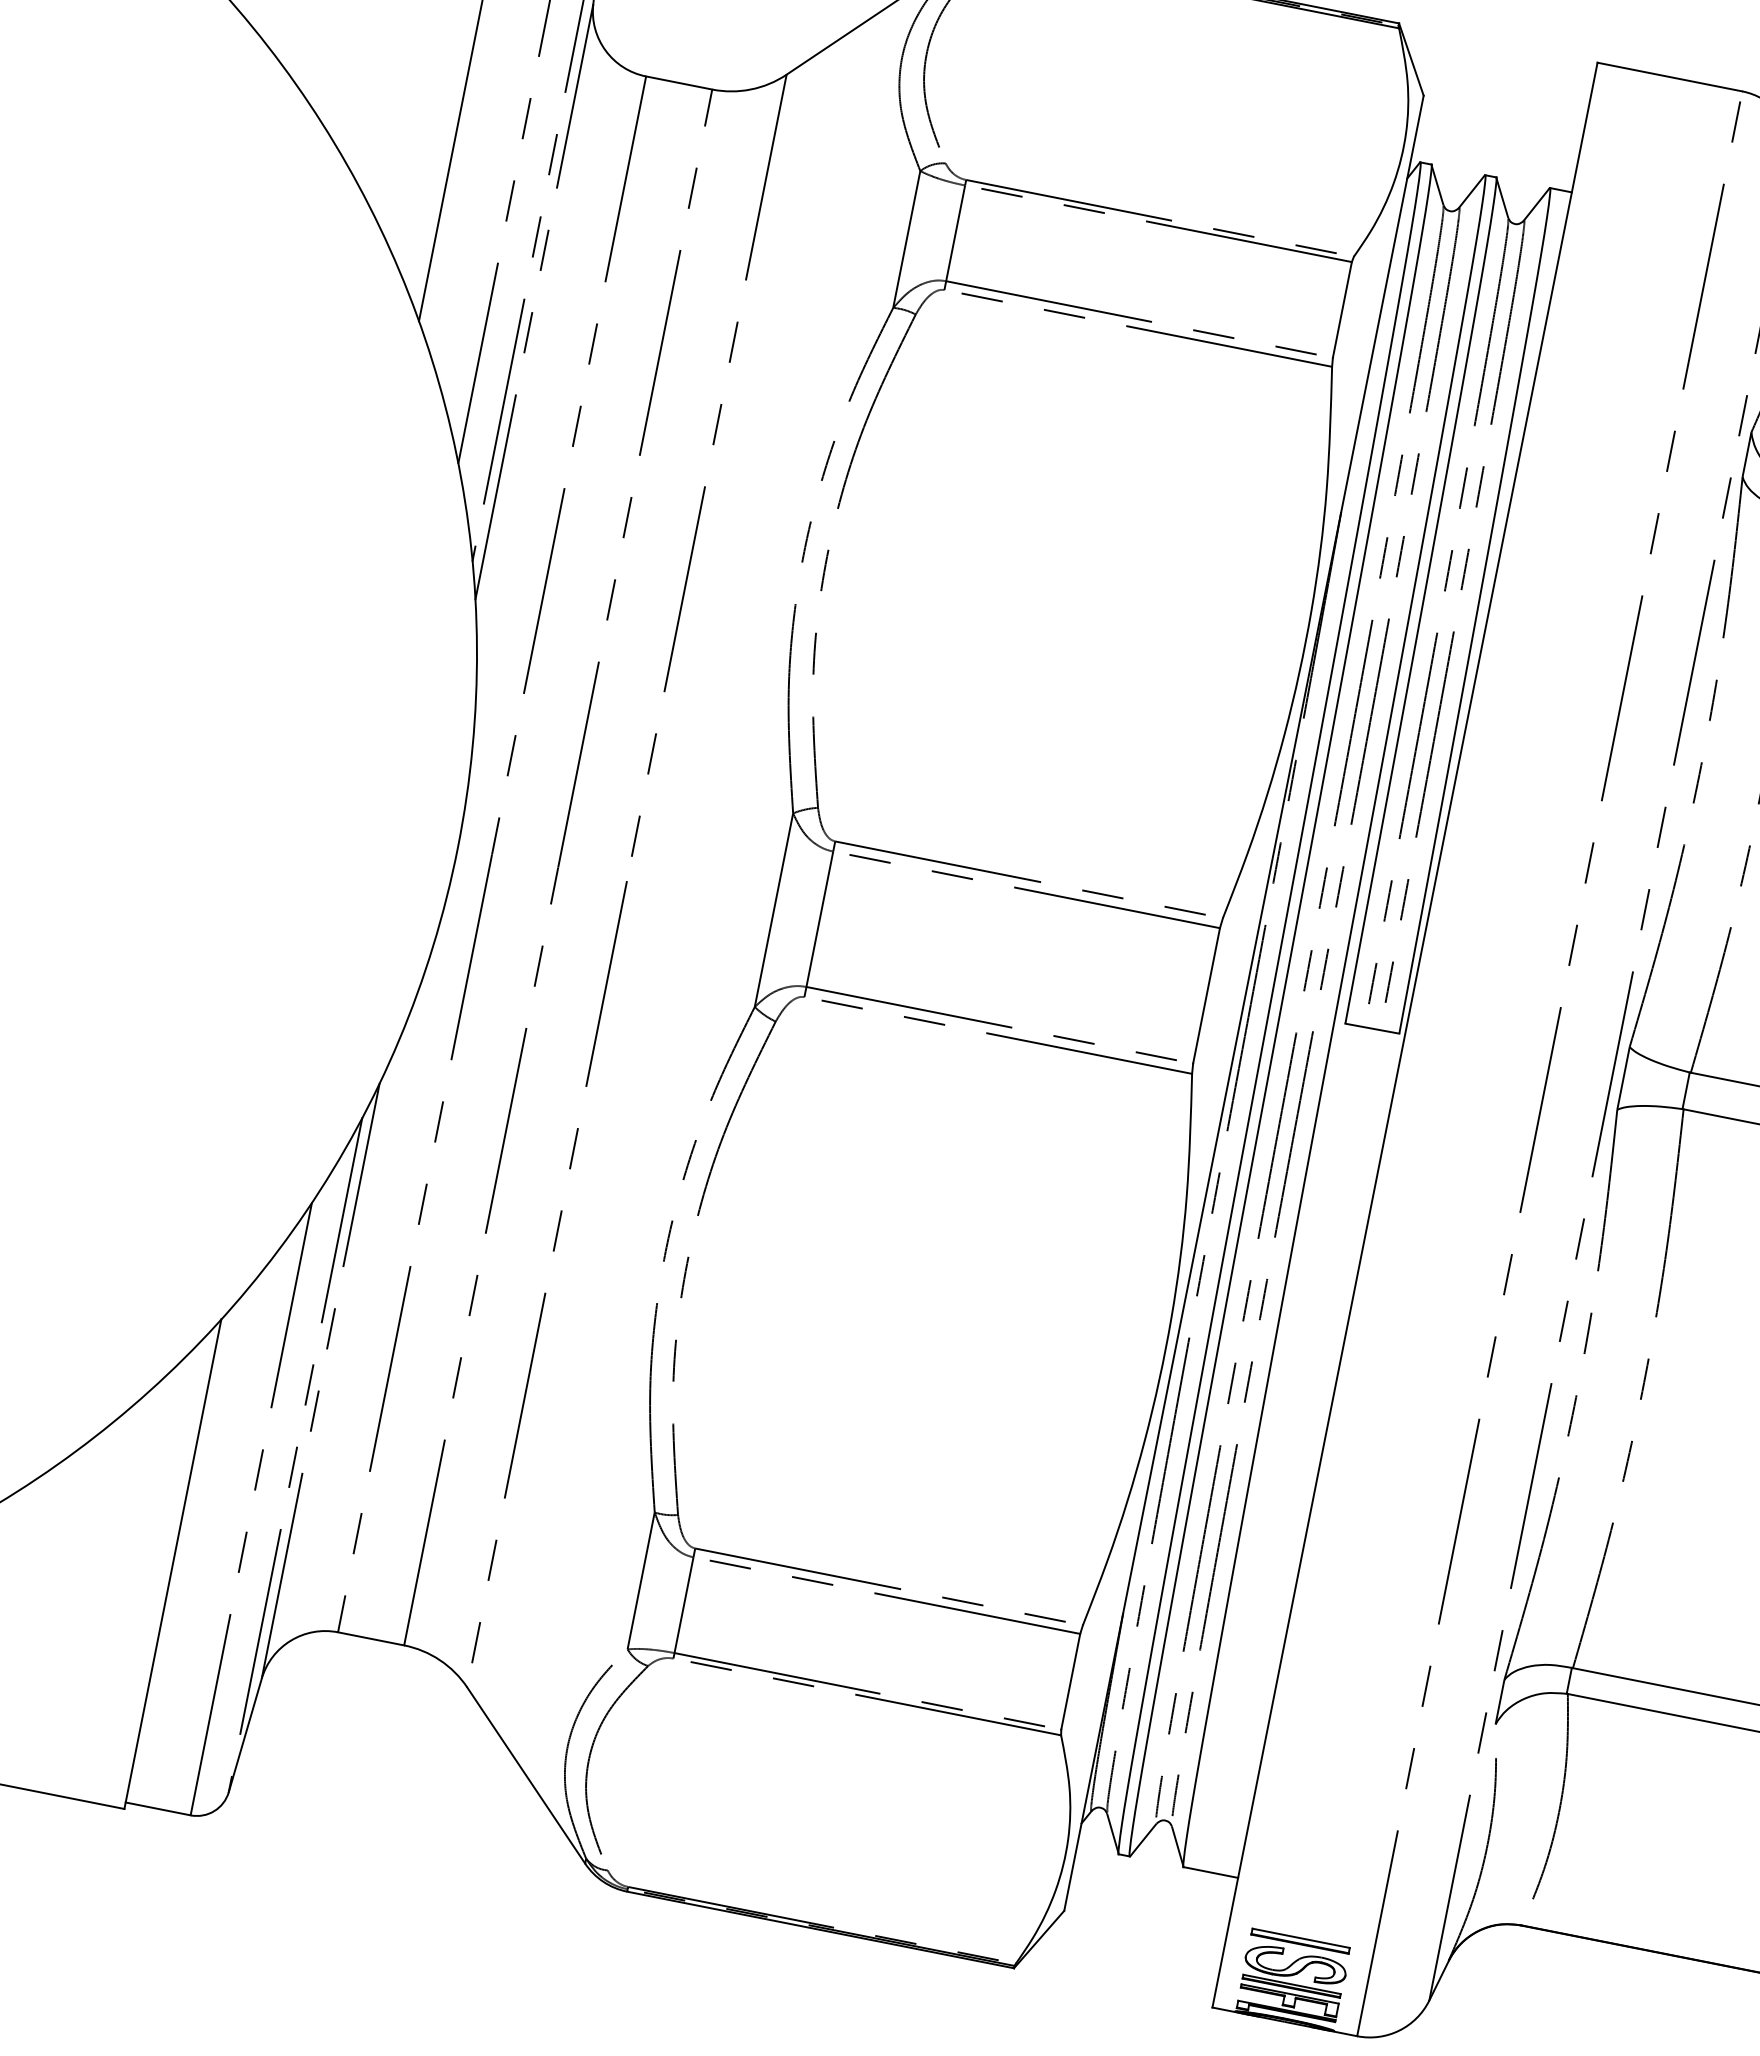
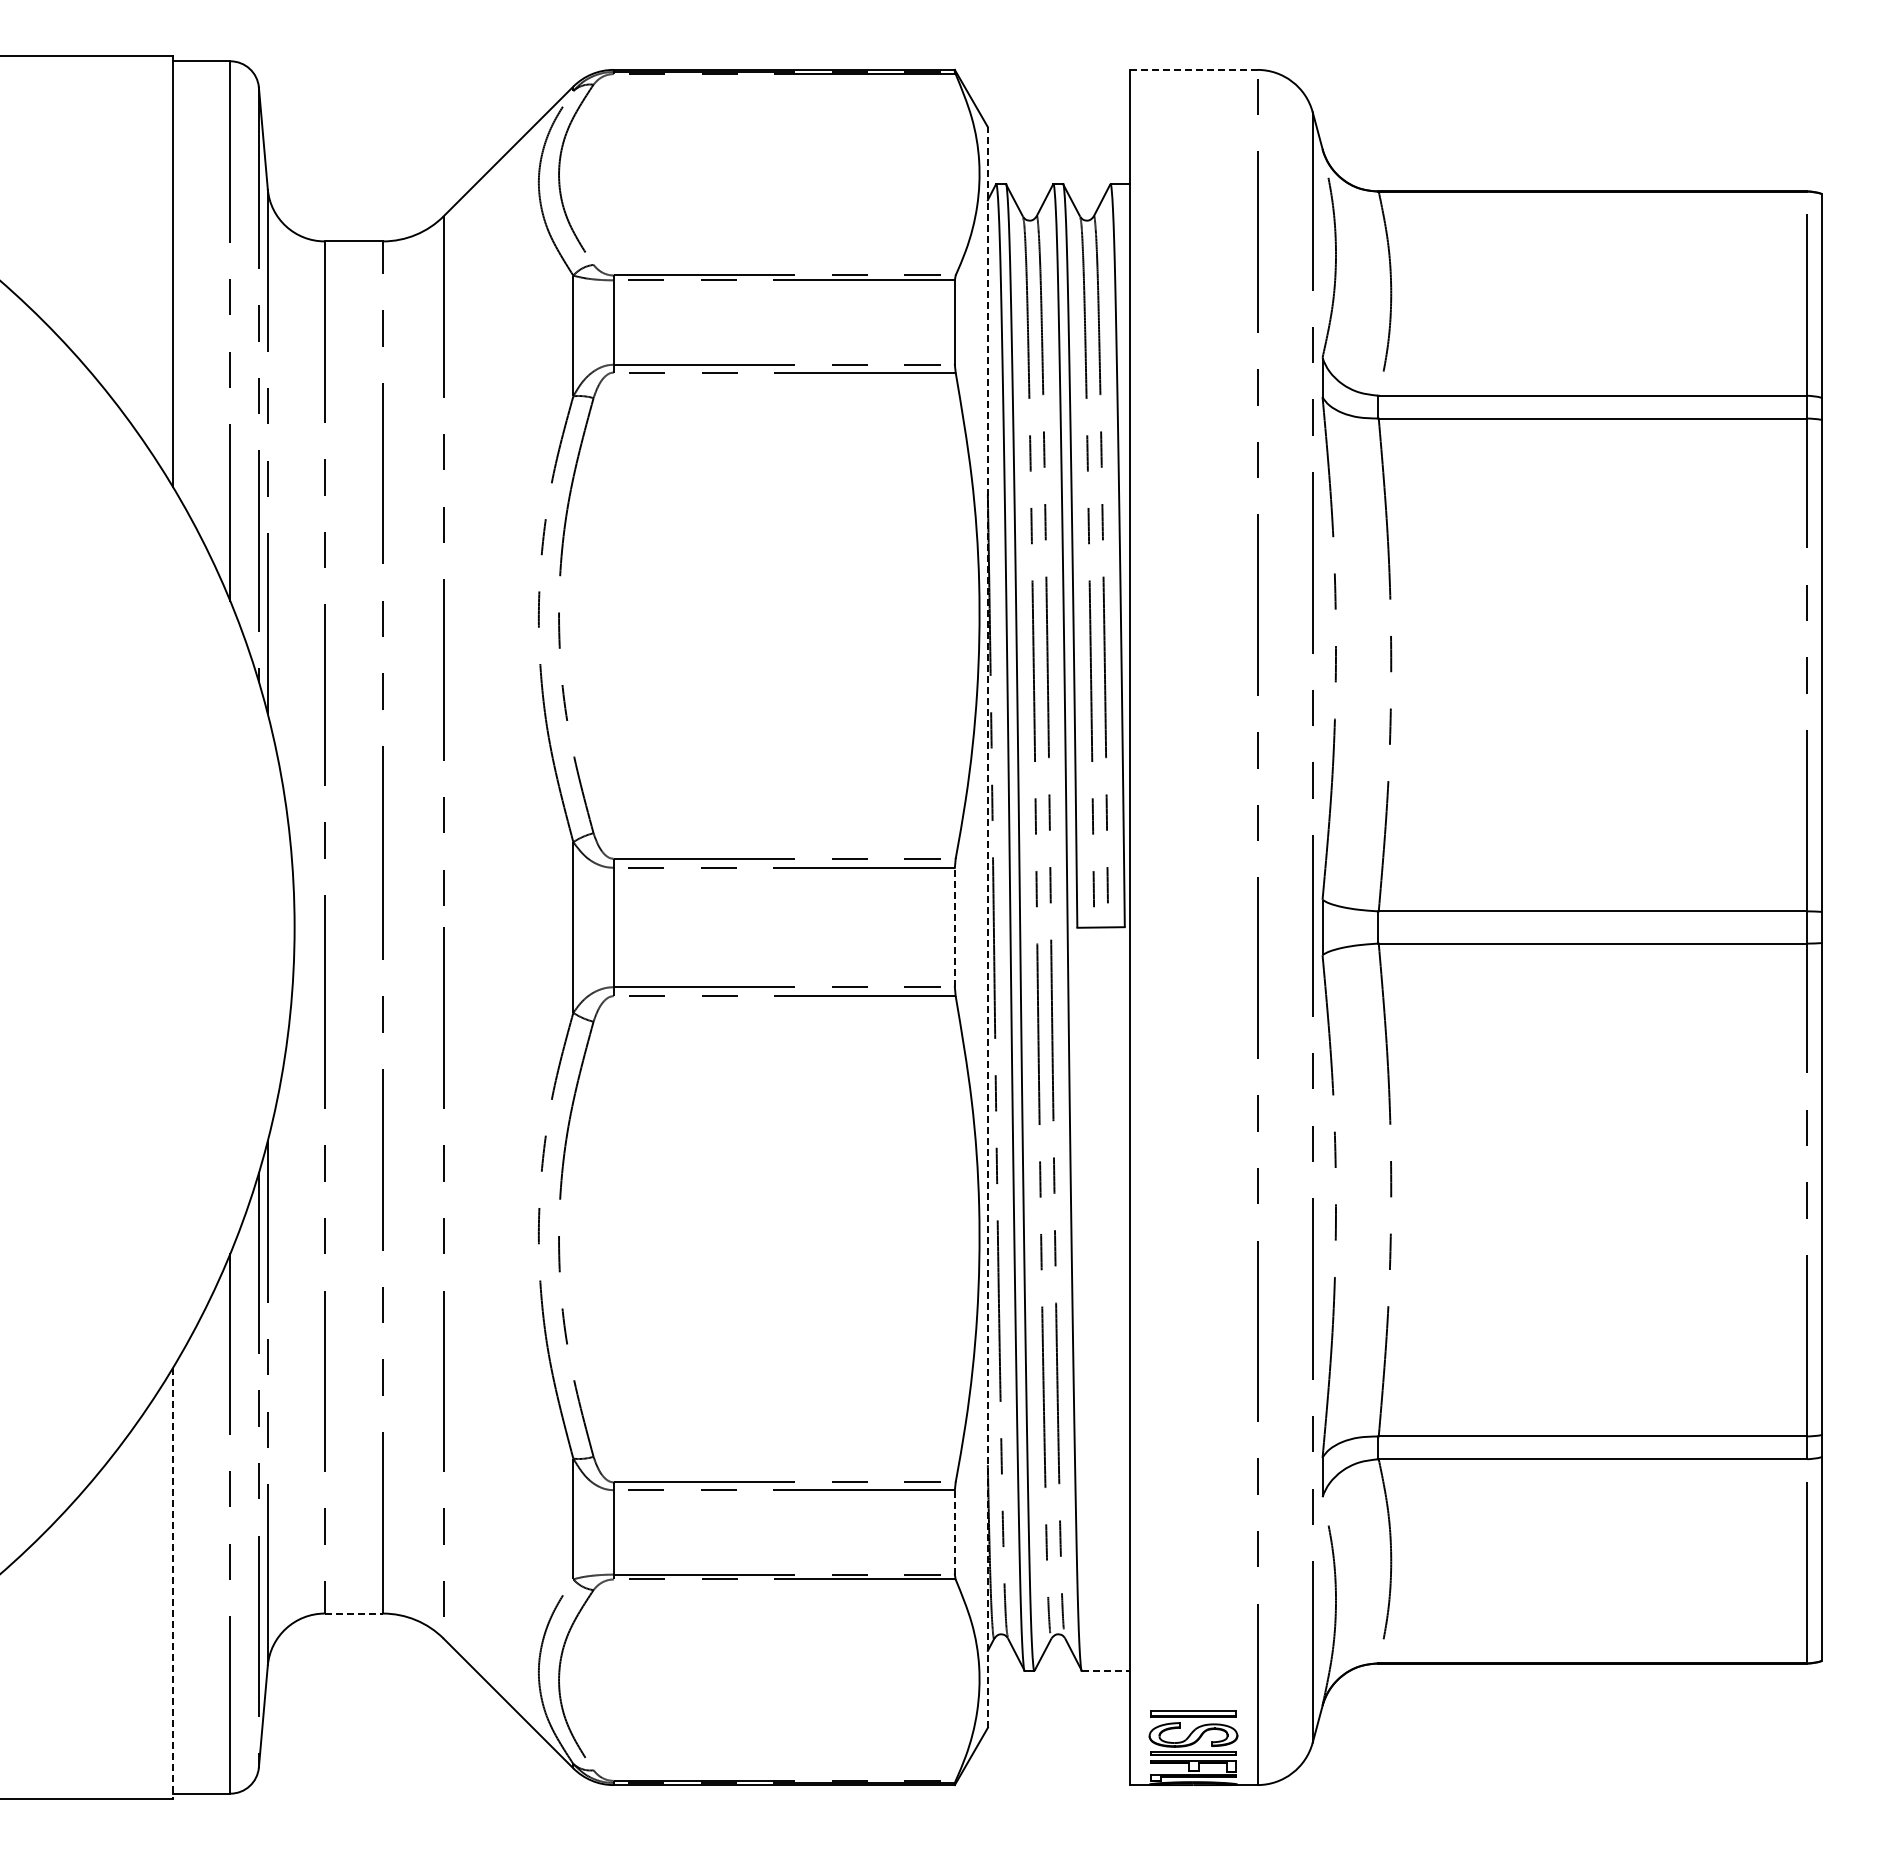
line: (1669, 76) -> (1193, 69), solid -> dashed
line: (1206, 995) -> (954, 927), solid -> dashed
line: (1243, 1003) -> (987, 927), solid -> dashed
line: (173, 1564) -> (173, 1583), solid -> dashed
line: (371, 1638) -> (354, 1613), solid -> dashed
line: (1070, 1680) -> (954, 1531), solid -> dashed
line: (1210, 1872) -> (1105, 1670), solid -> dashed

